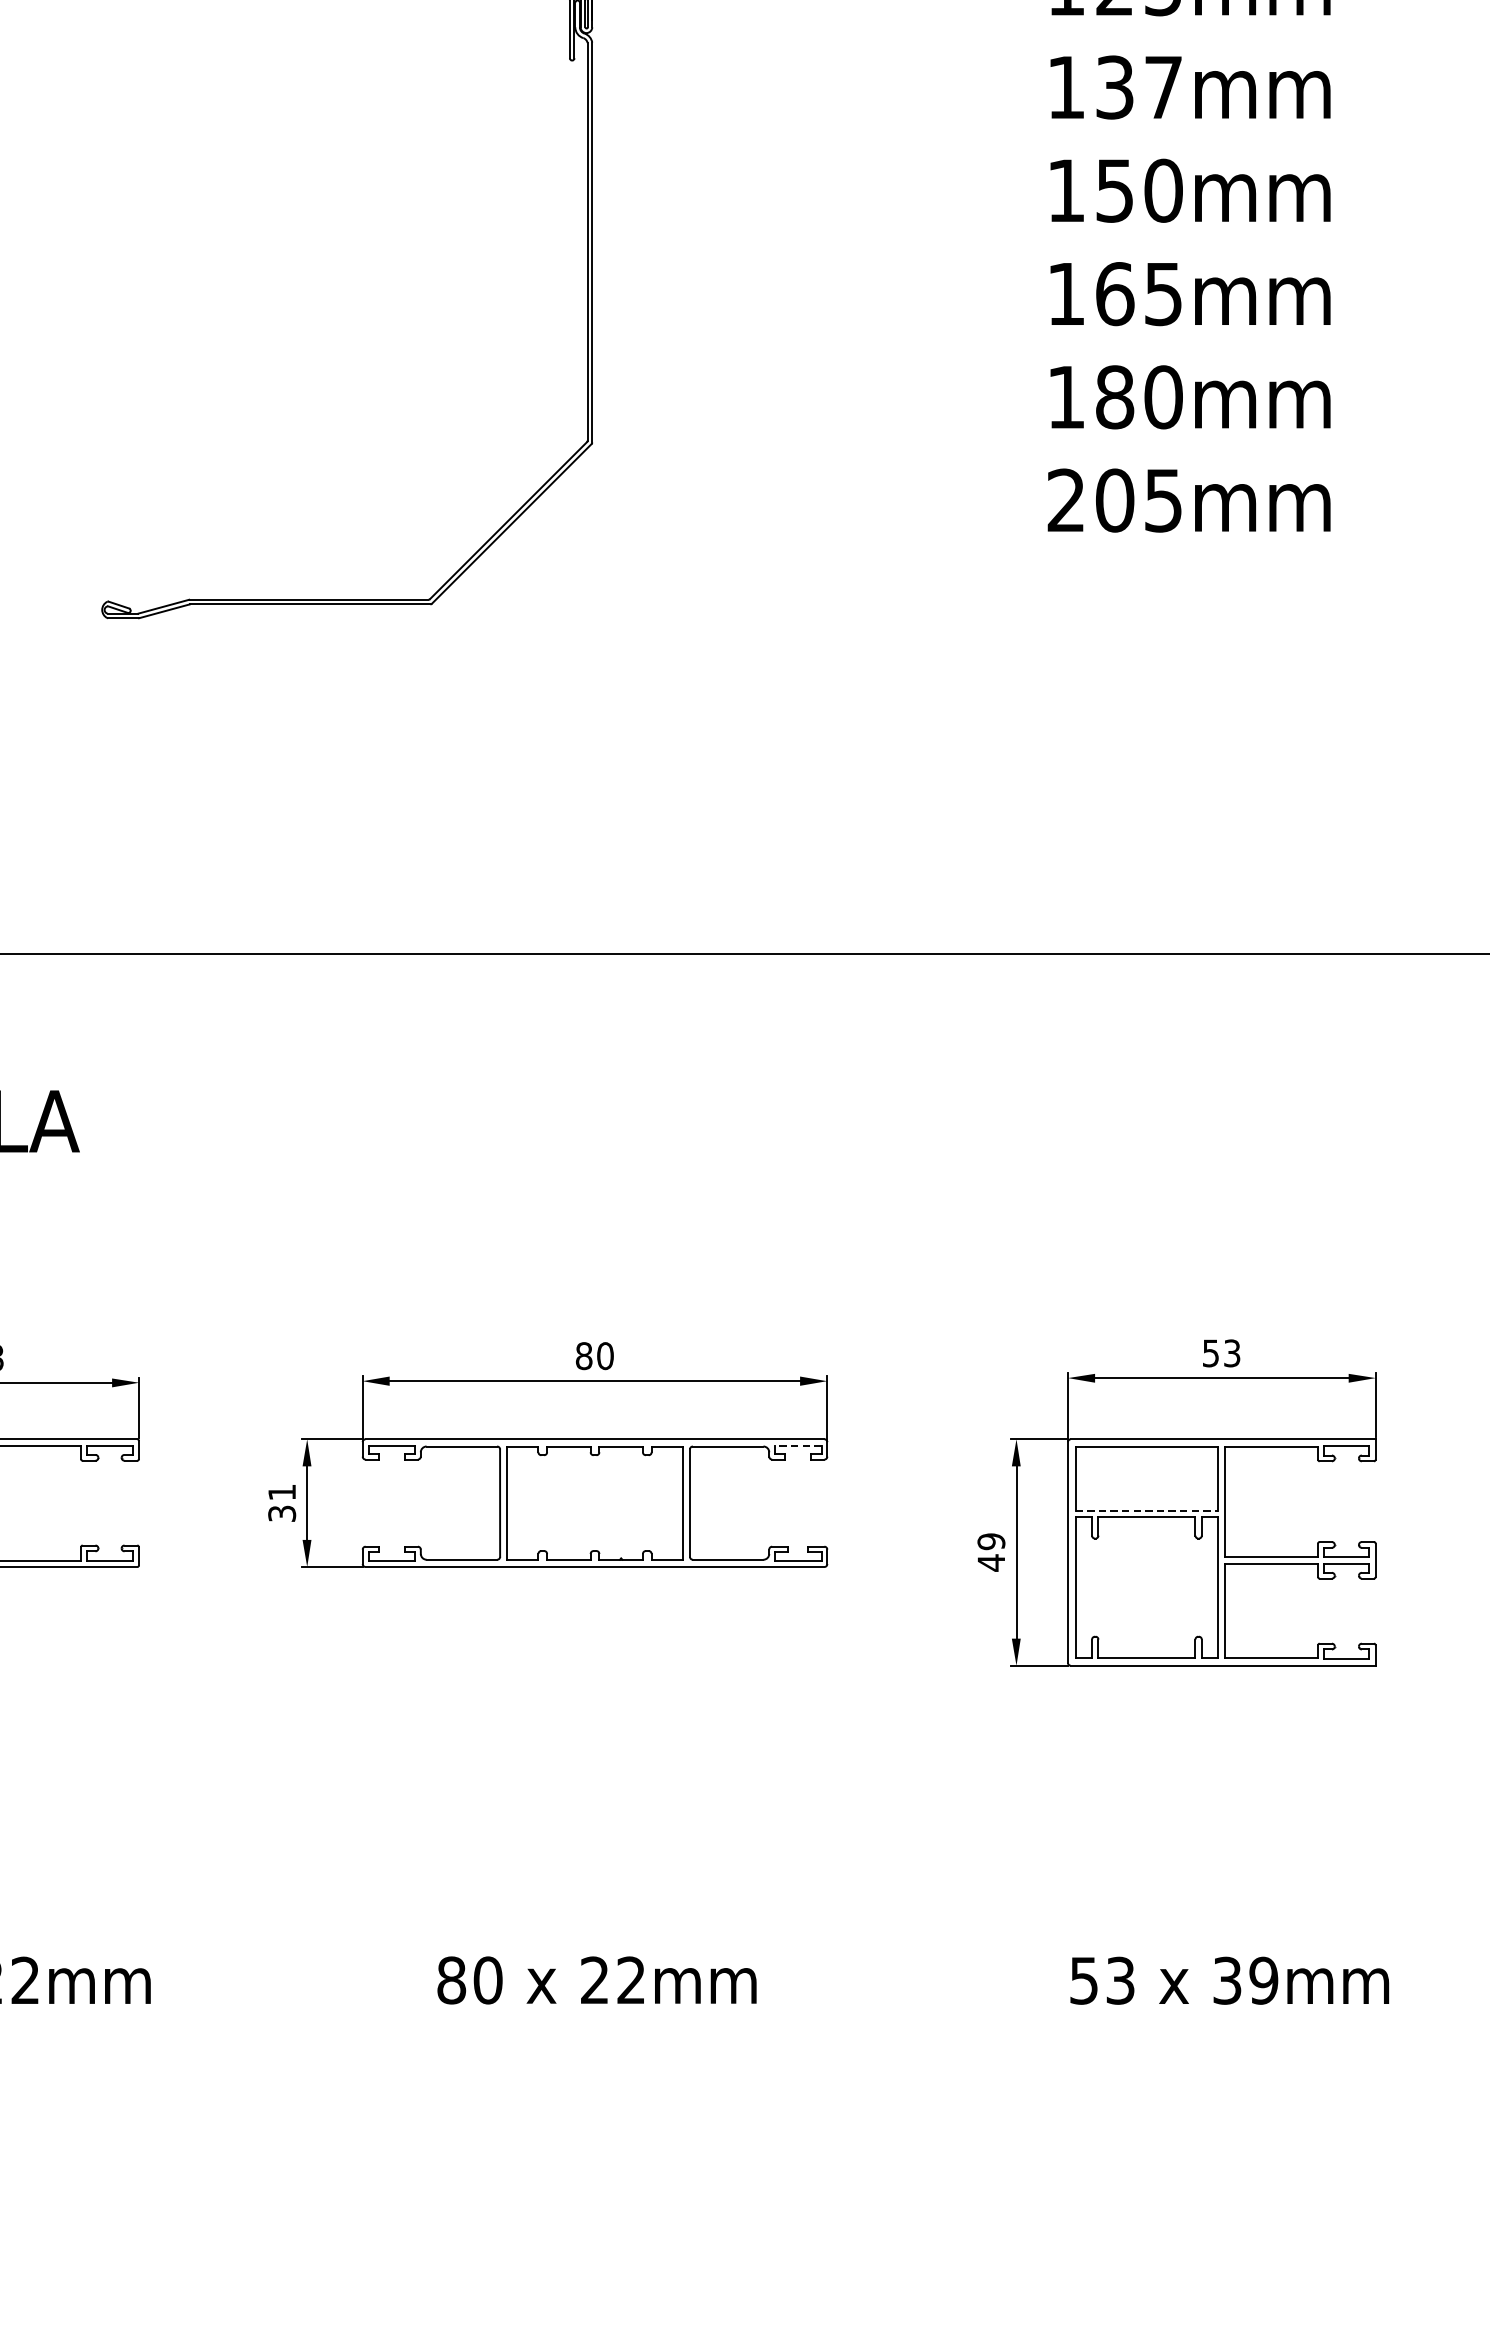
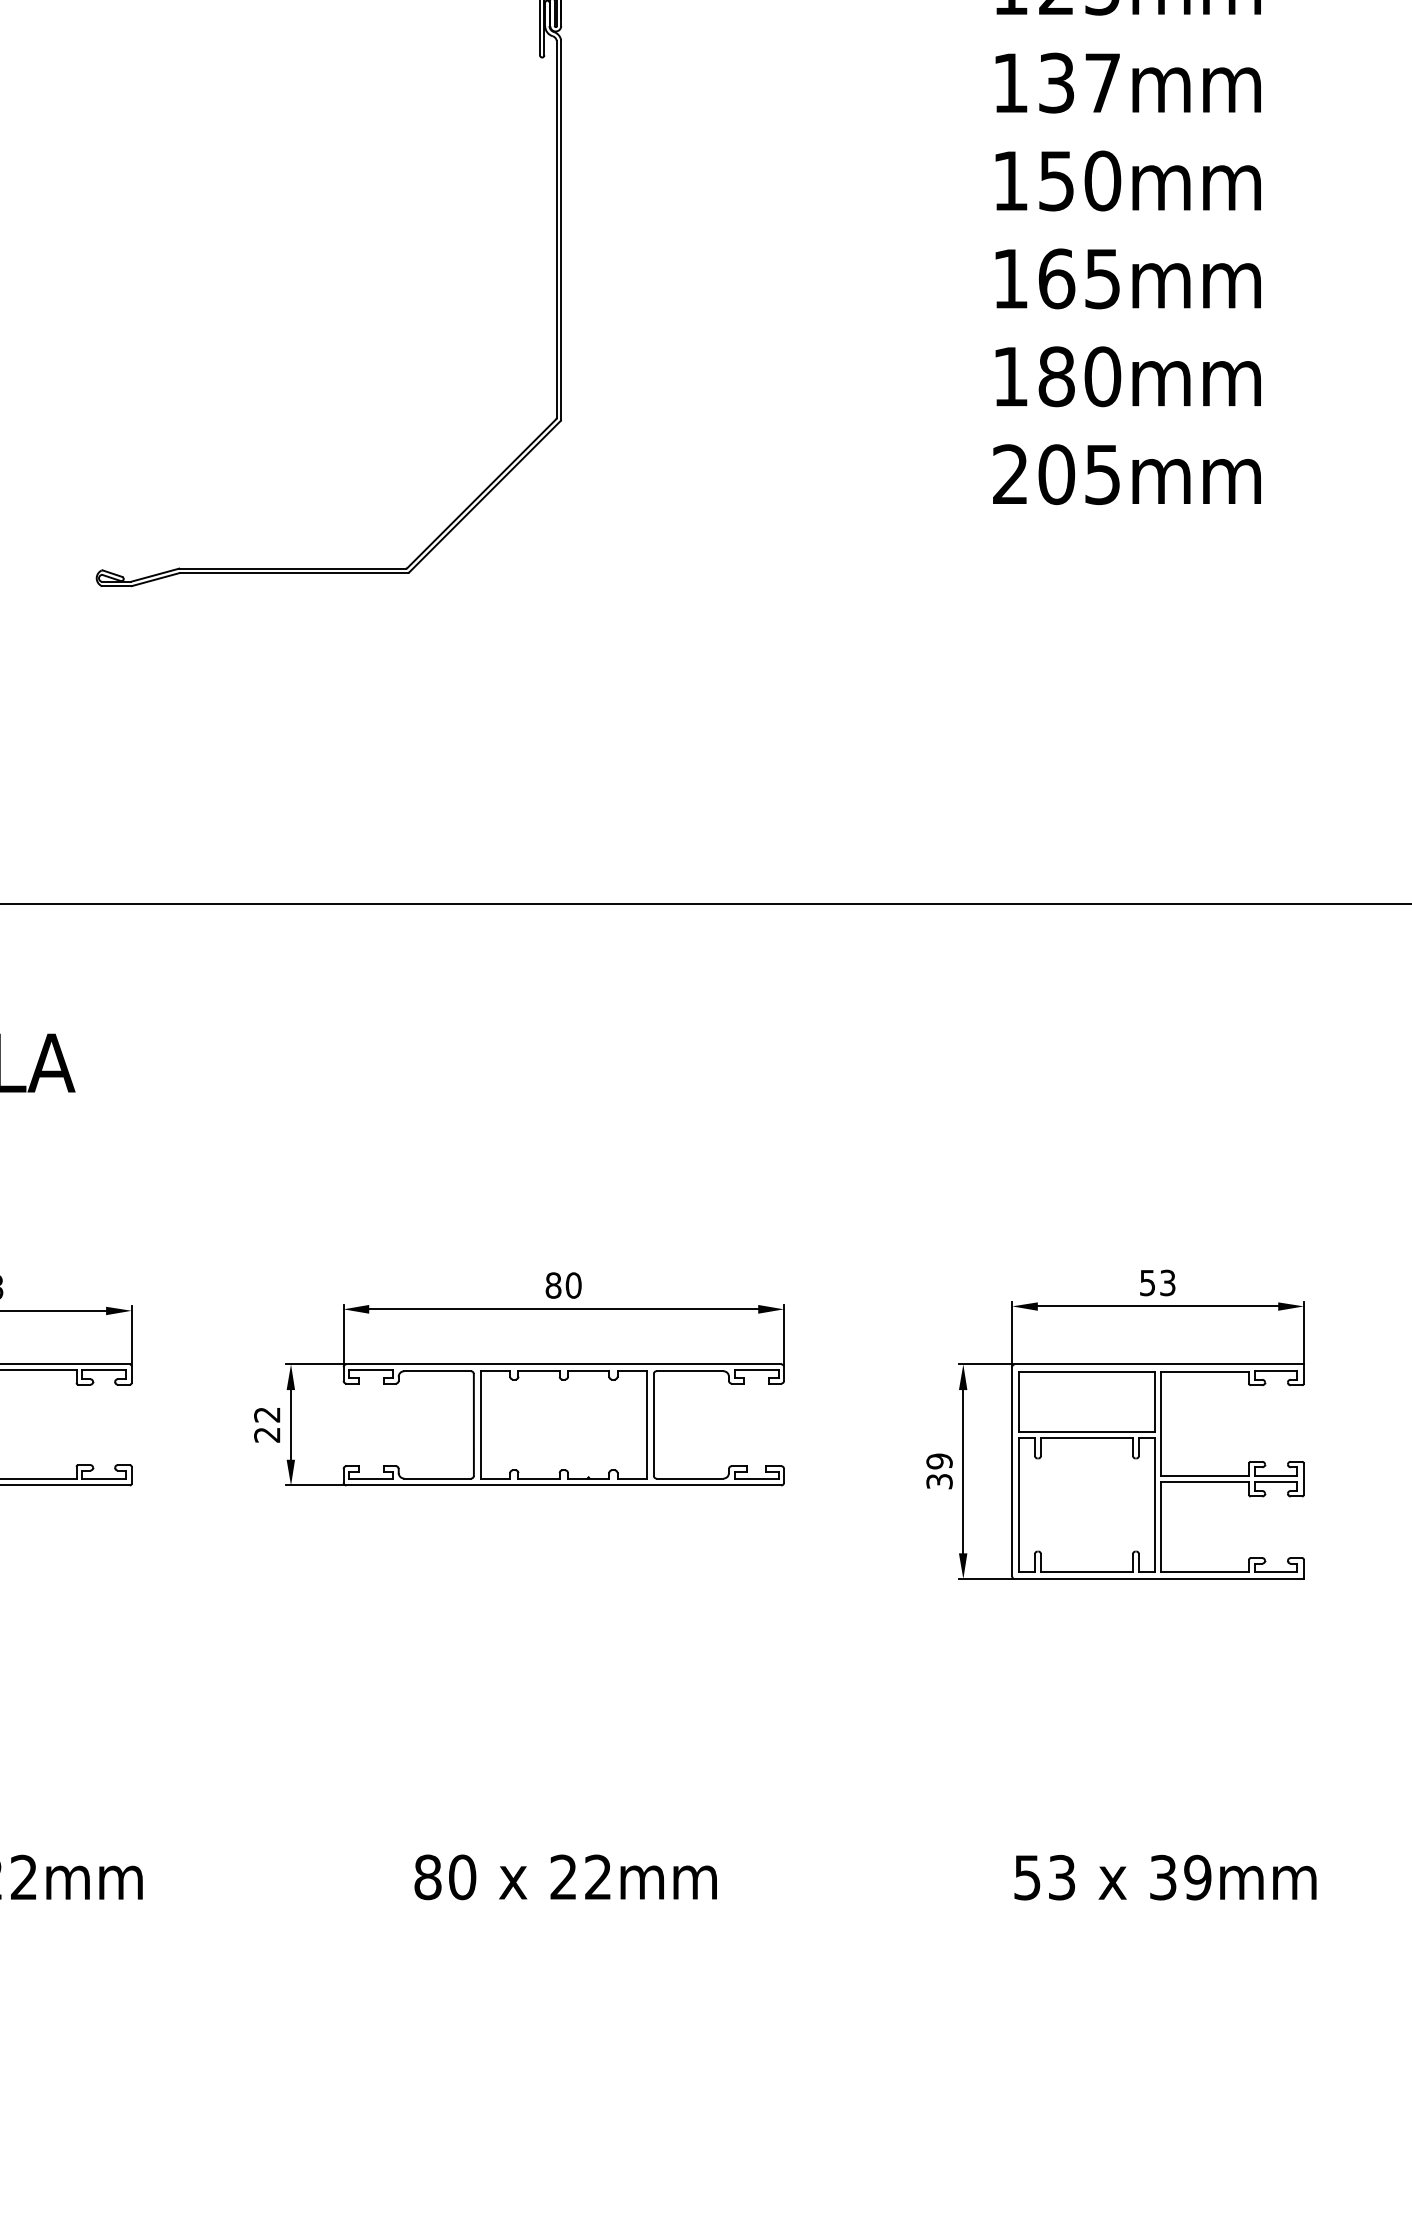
line: (798, 1445) -> (756, 1370), dashed -> solid
text: (282, 1502) -> (267, 1424), 31 -> 22
line: (1146, 1511) -> (1086, 1432), dashed -> solid
text: (991, 1562) -> (939, 1481), 49 -> 39

